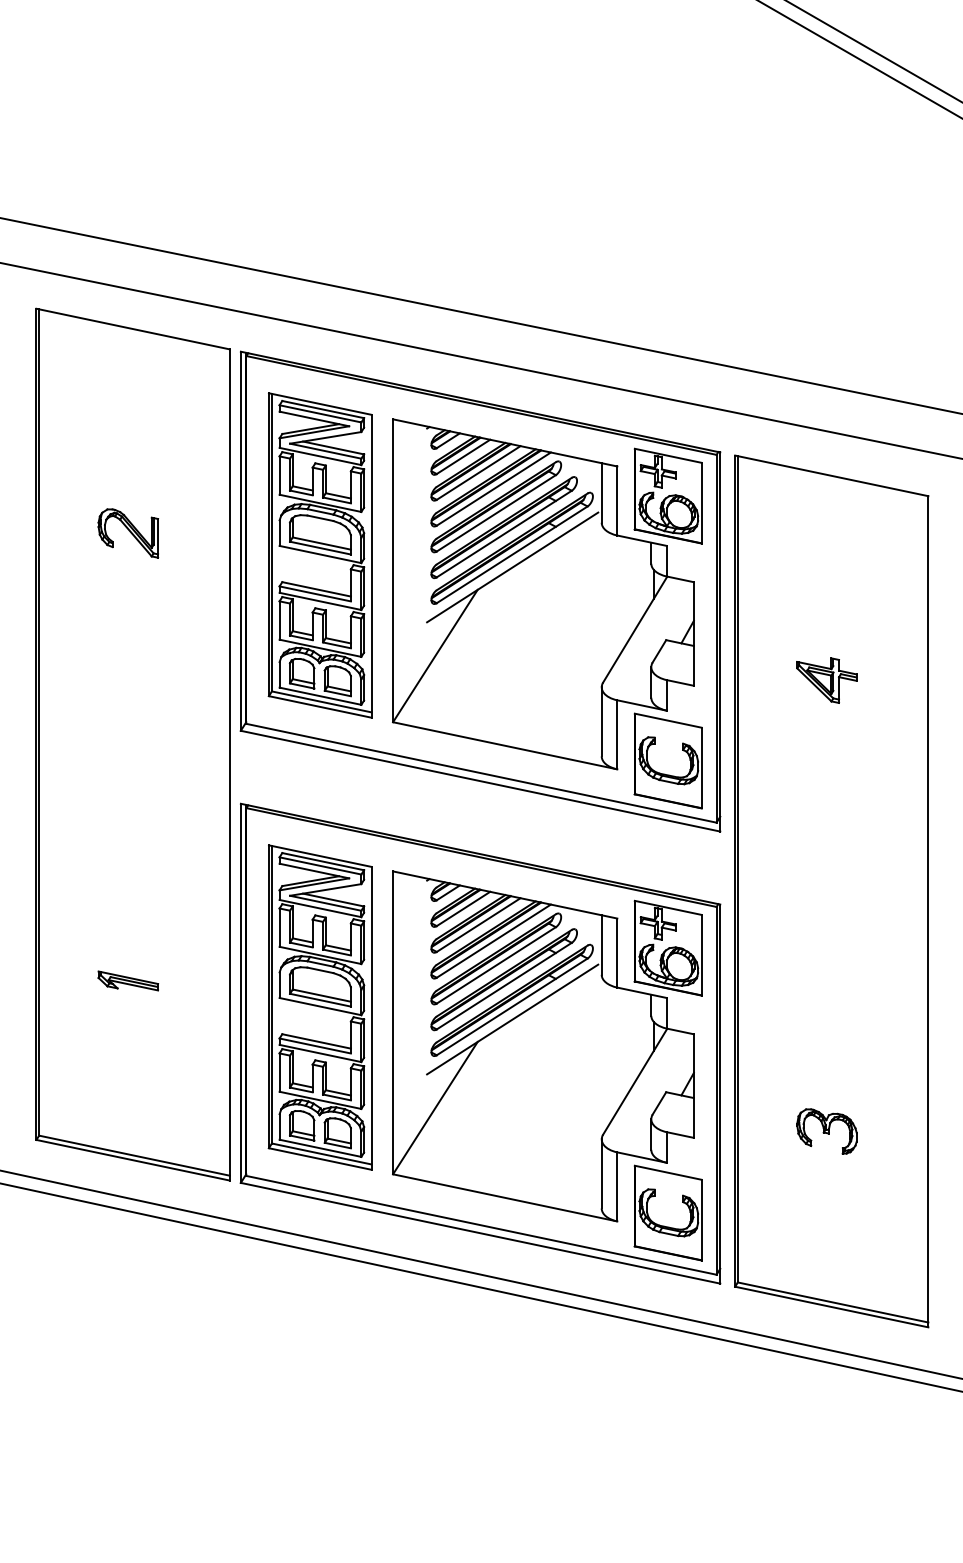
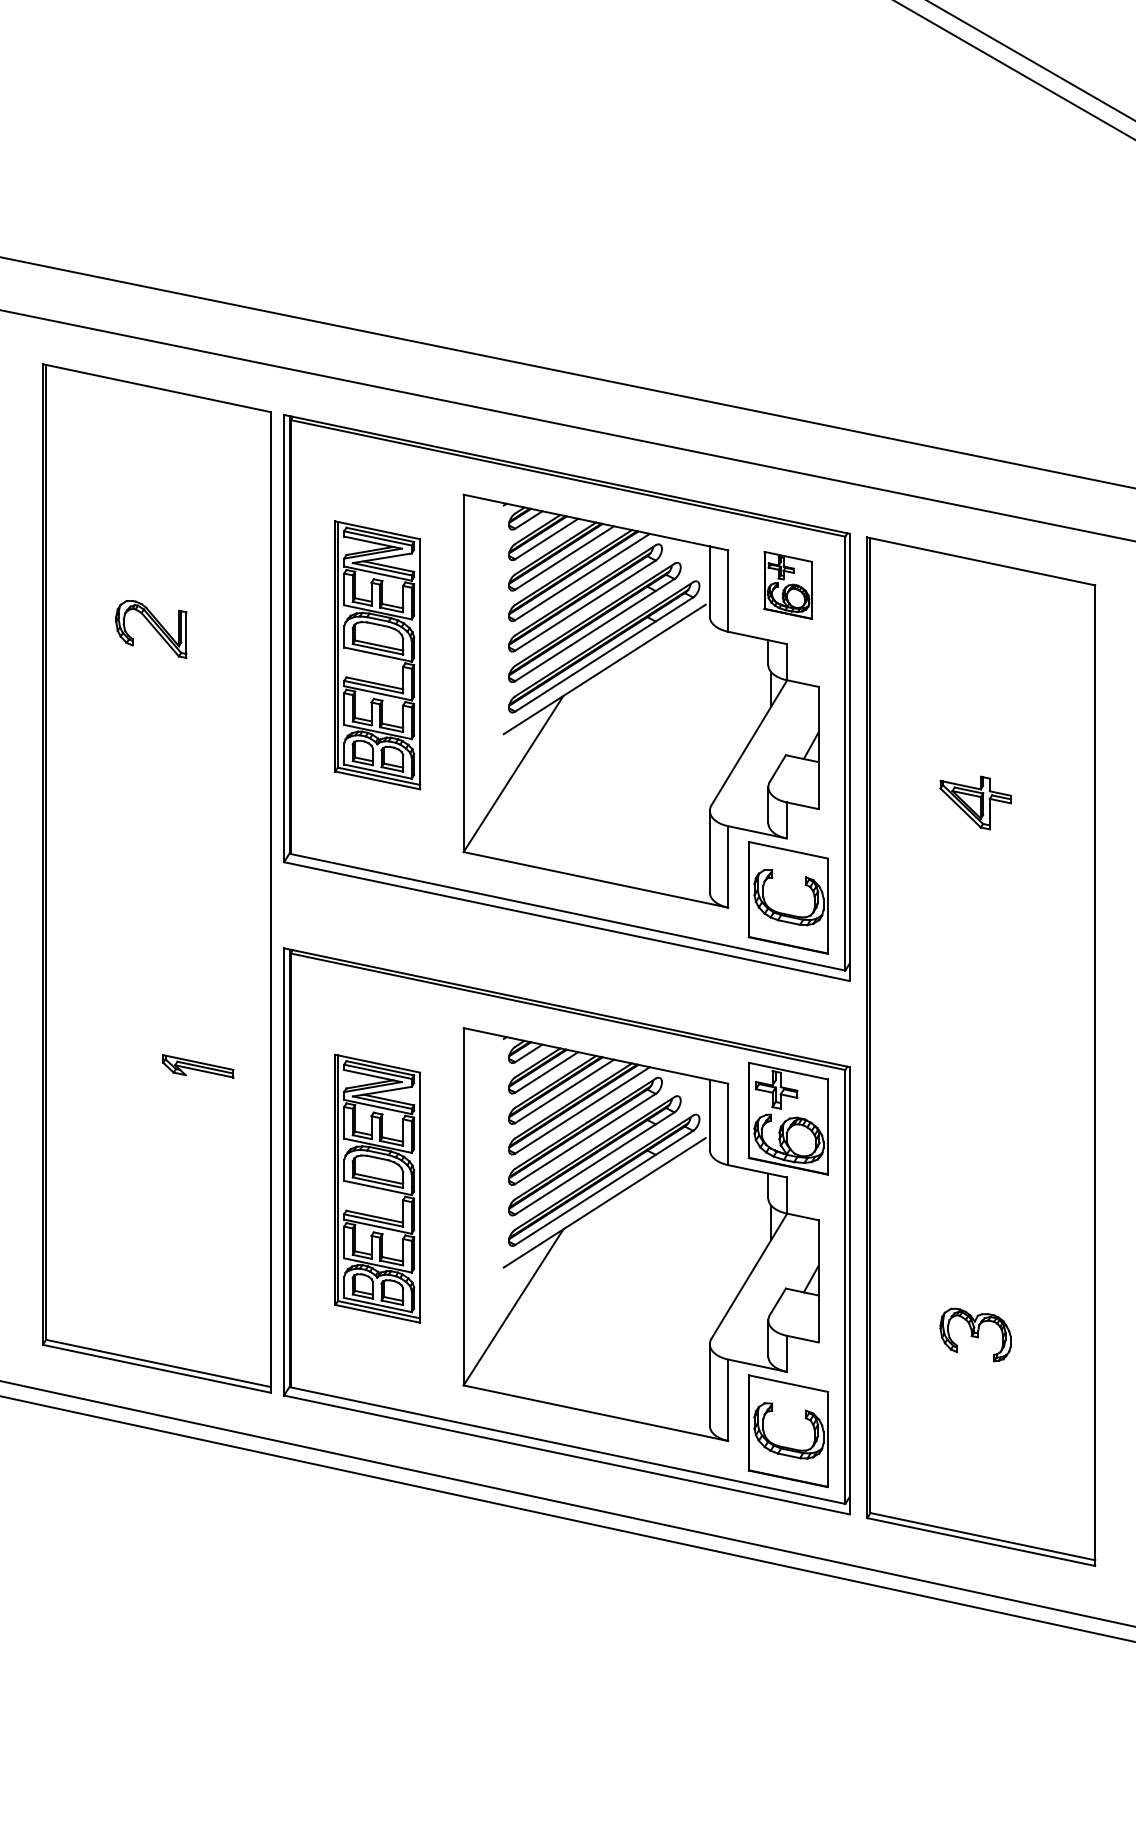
part: (667, 496) -> (787, 585), size x0.6
part: (320, 555) -> (377, 655), size x0.7
part: (128, 981) -> (198, 1066), moved
part: (320, 1007) -> (377, 1188), size x0.7

